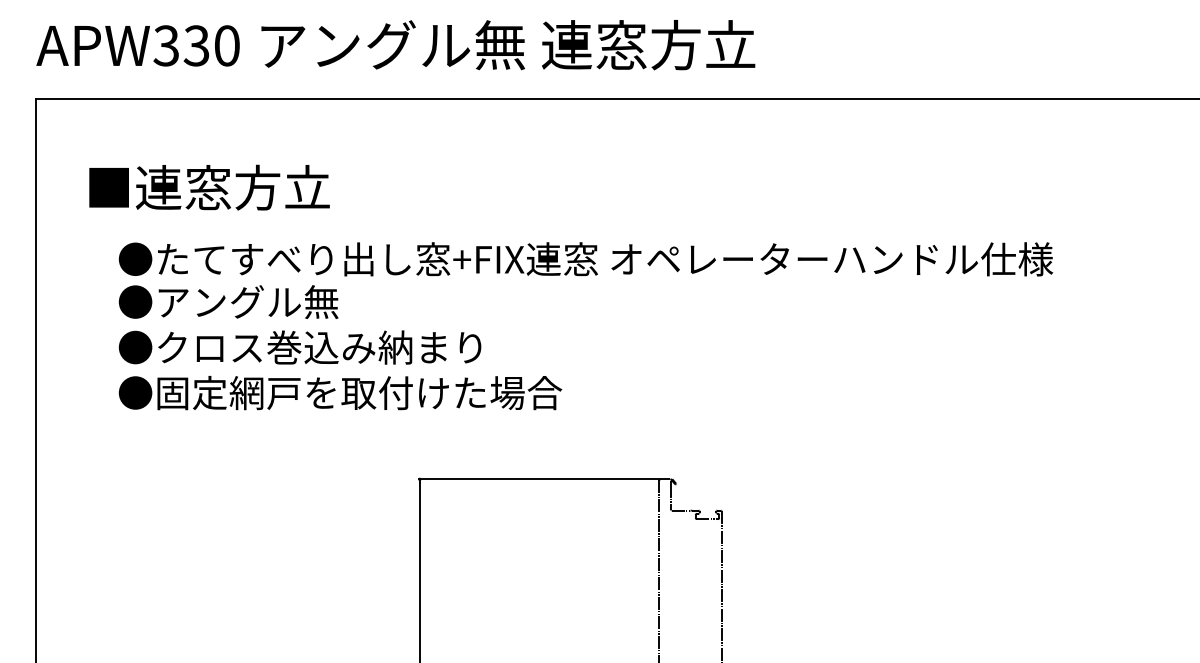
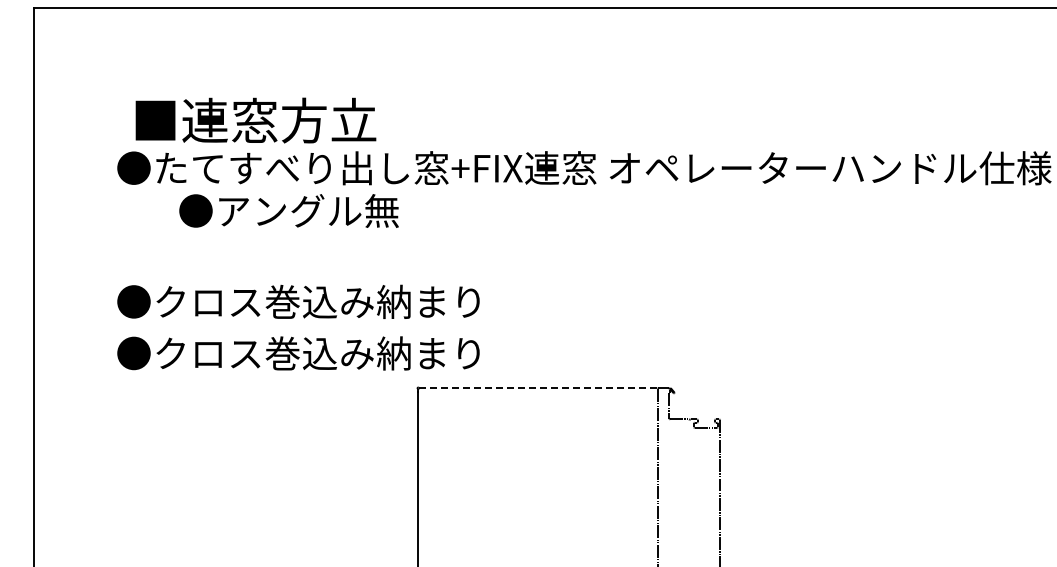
text: (209, 187) -> (255, 120), moved
text: (228, 301) -> (288, 210), moved
text: (299, 347) -> (297, 353), moved
text: (359, 392) -> (357, 301), ●固定網戸を取付けた場合 -> ●クロス巻込み納まり
line: (538, 479) -> (536, 388), solid -> dashed

